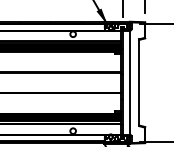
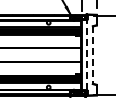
line: (129, 83) -> (86, 55), solid -> dashed
line: (138, 83) -> (92, 55), solid -> dashed

